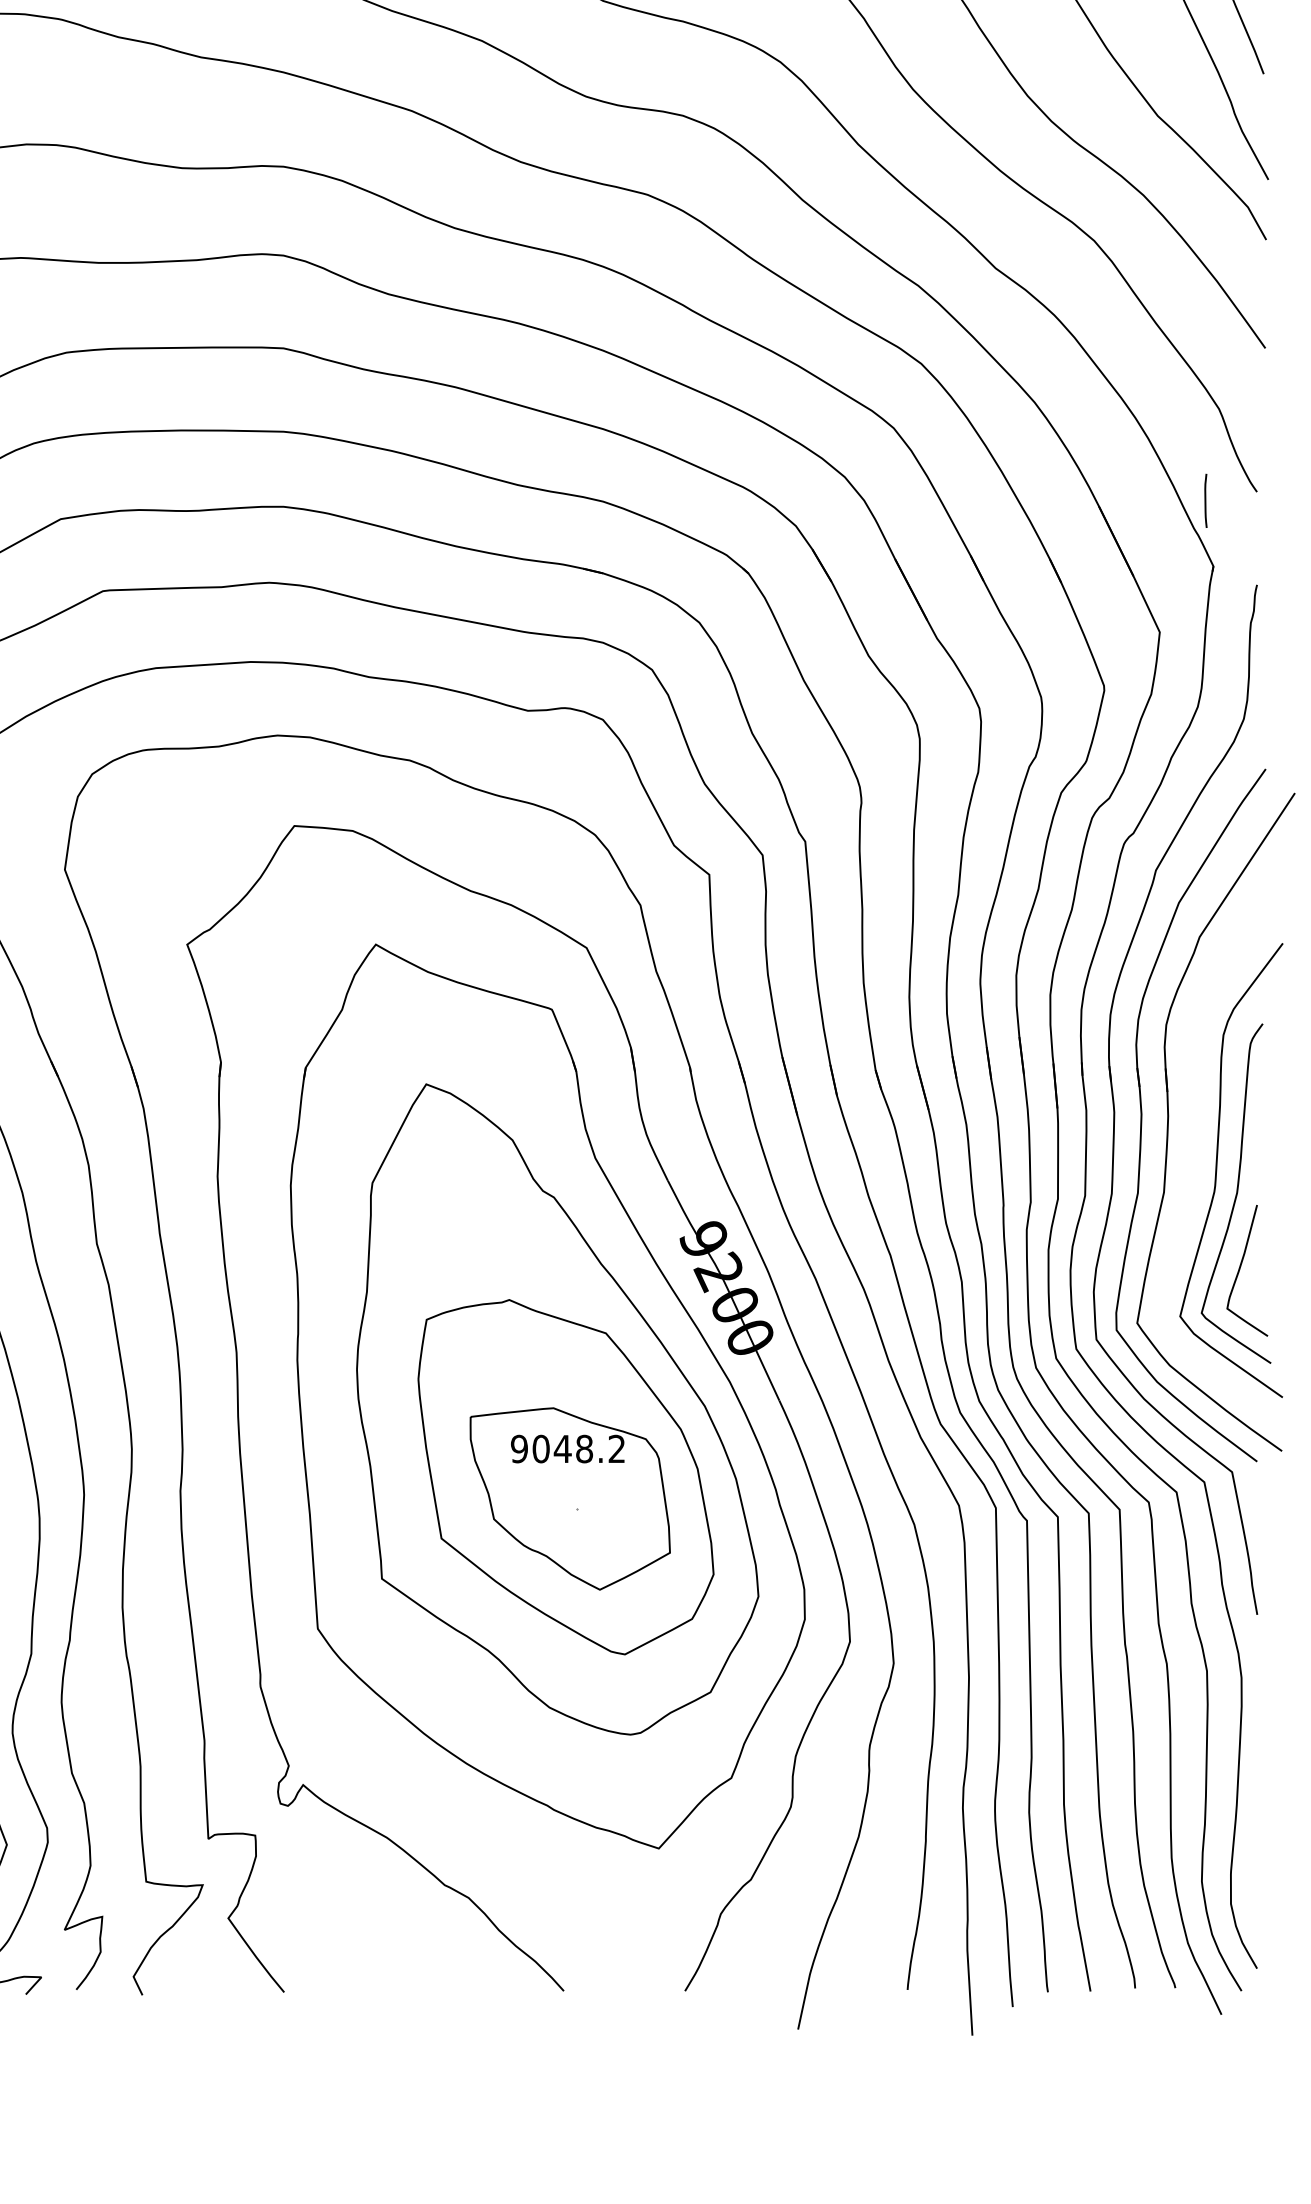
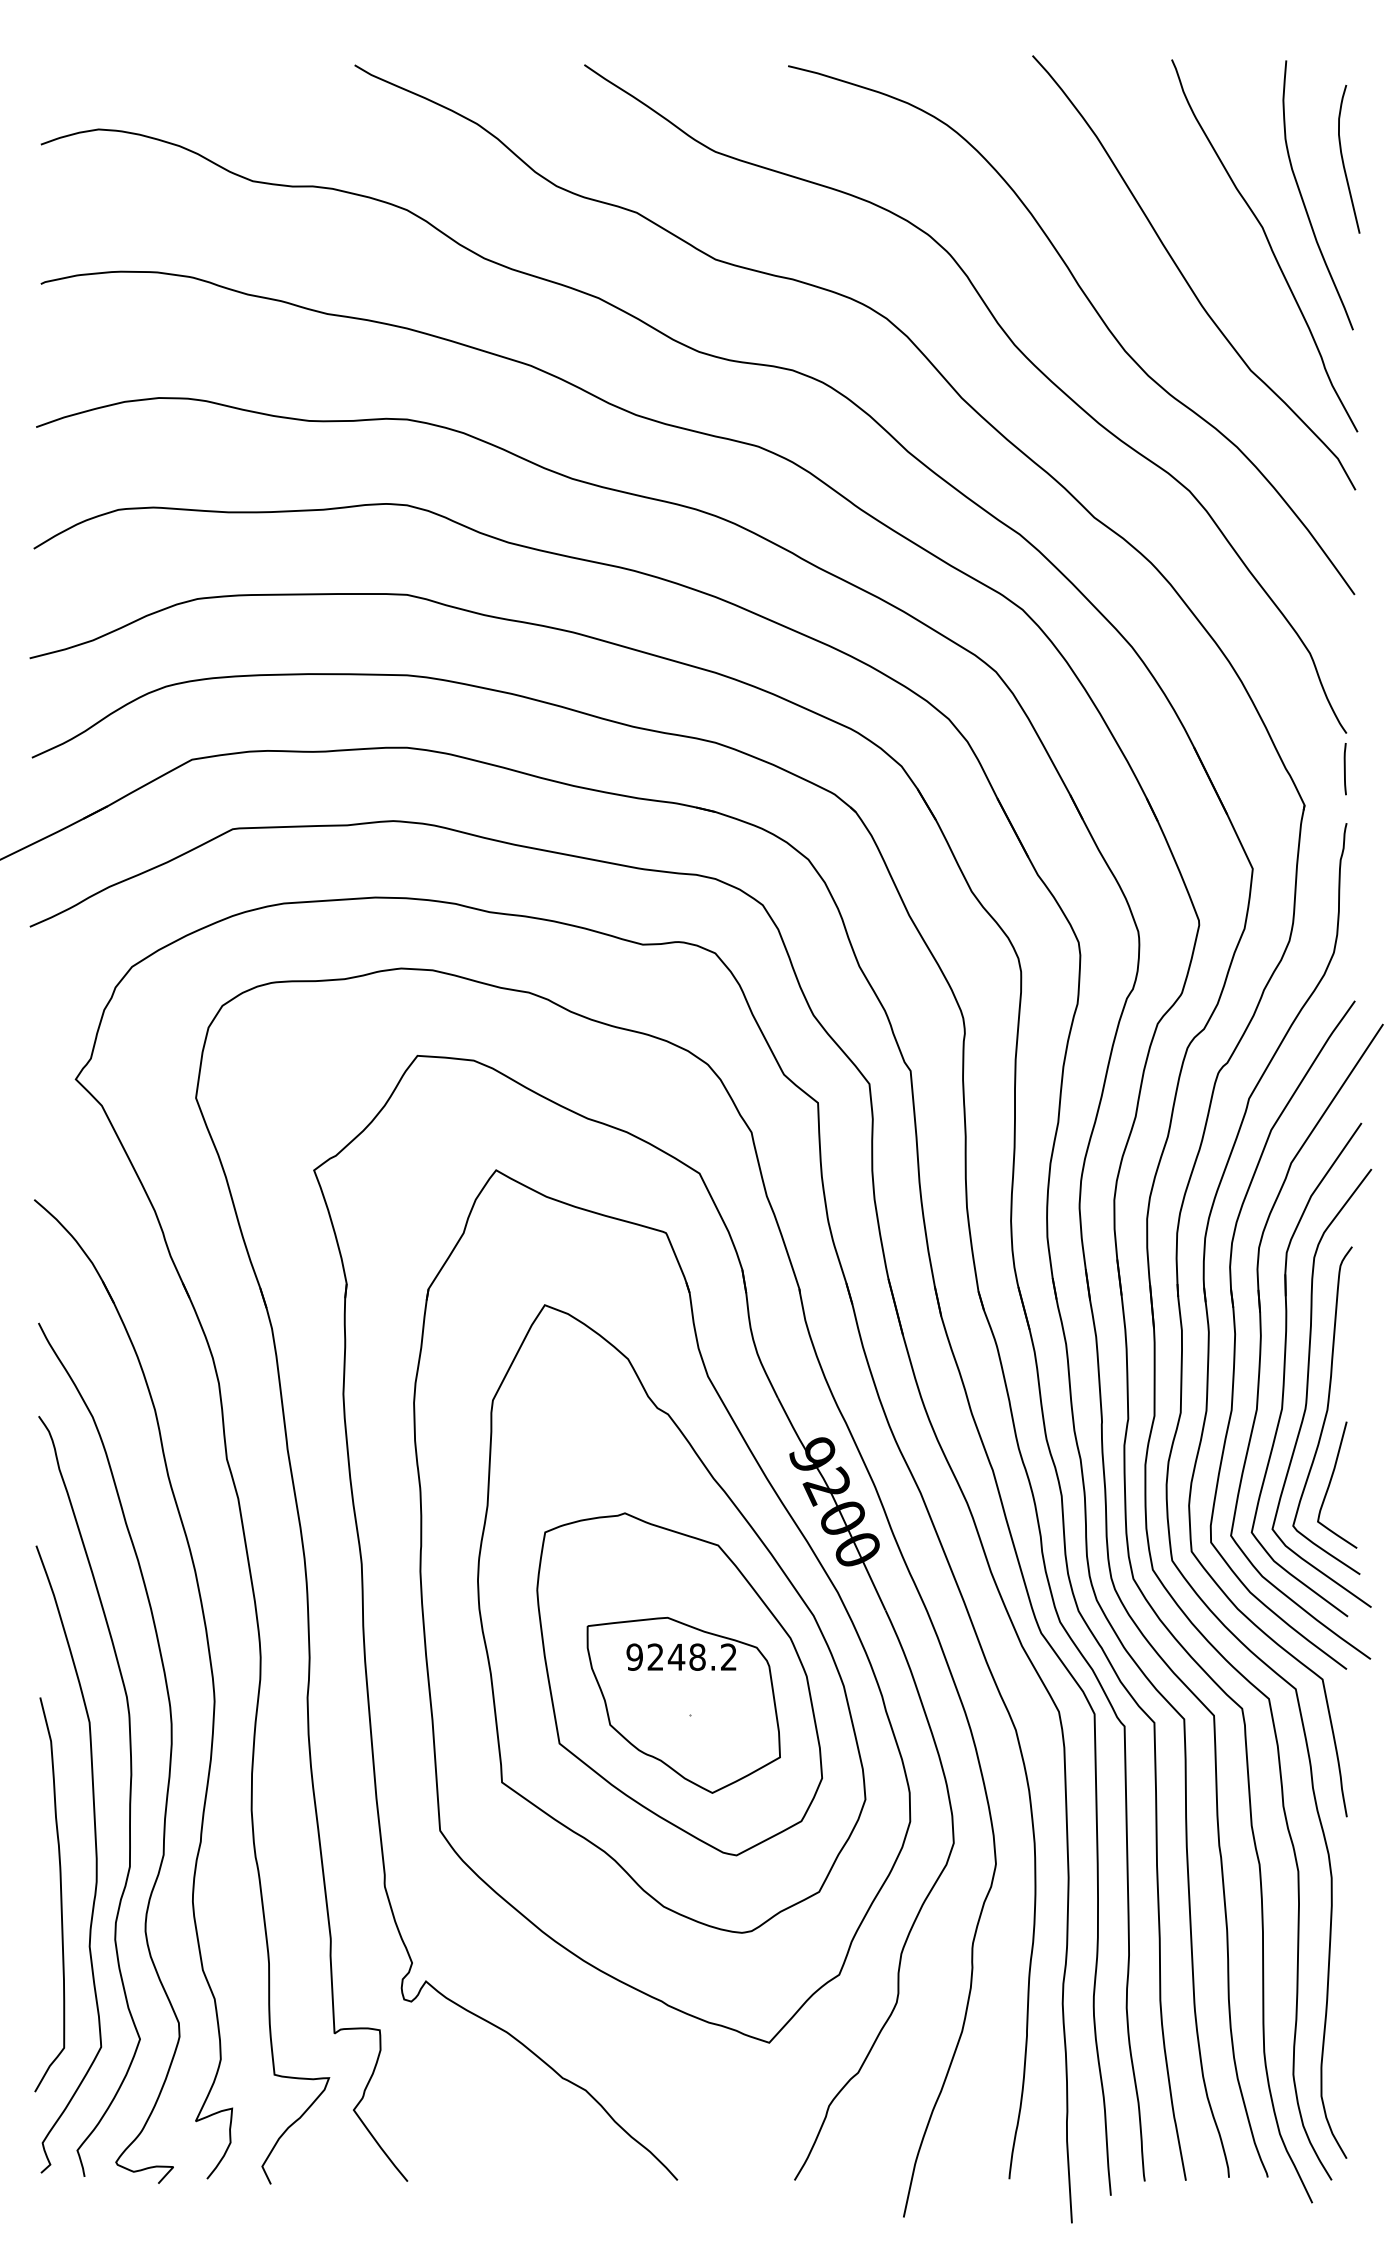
line: (1205, 501) -> (1344, 769), moved
part: (1193, 1150) -> (1285, 1369), added
text: (540, 1448) -> (655, 1656), 9048.2 -> 9248.2

